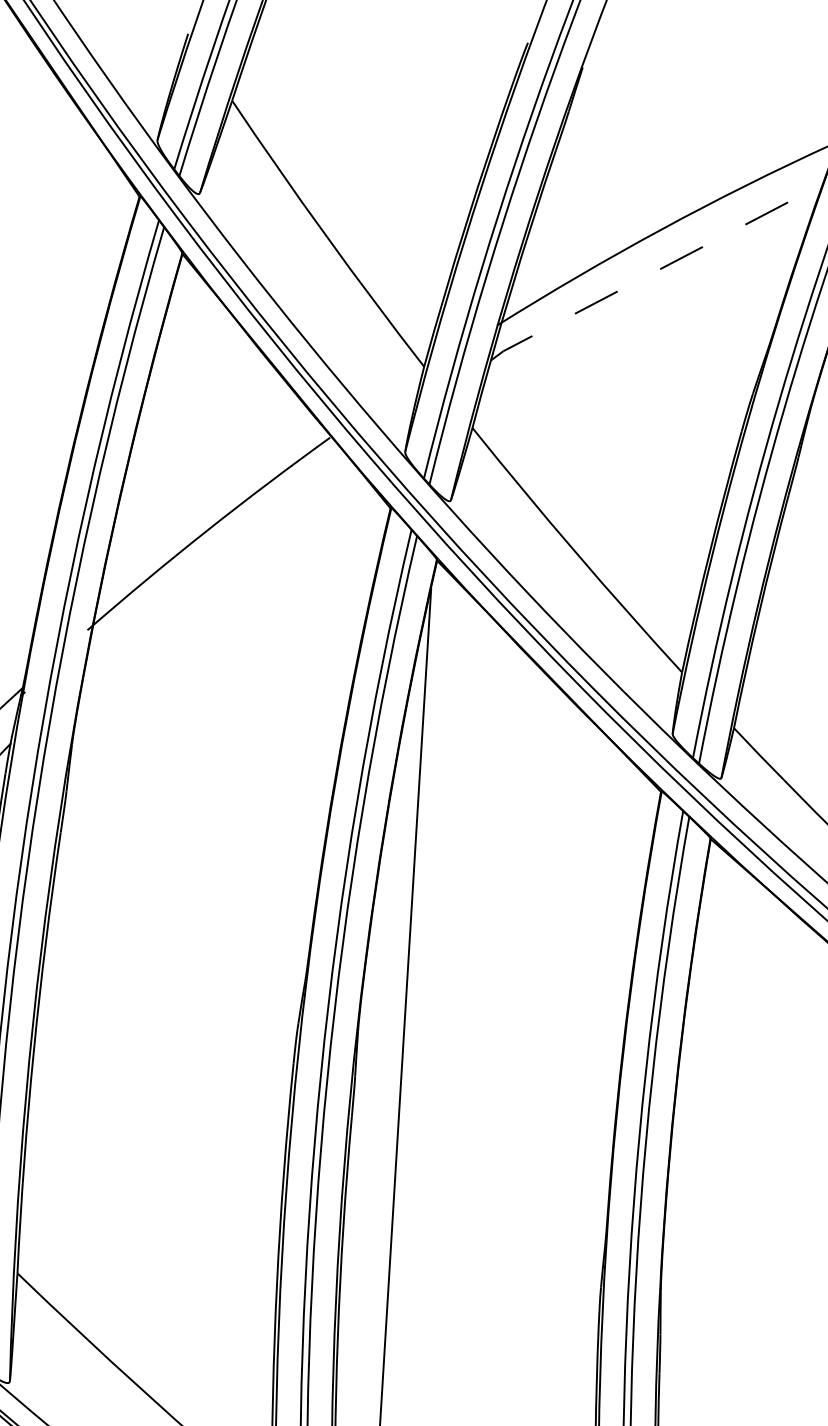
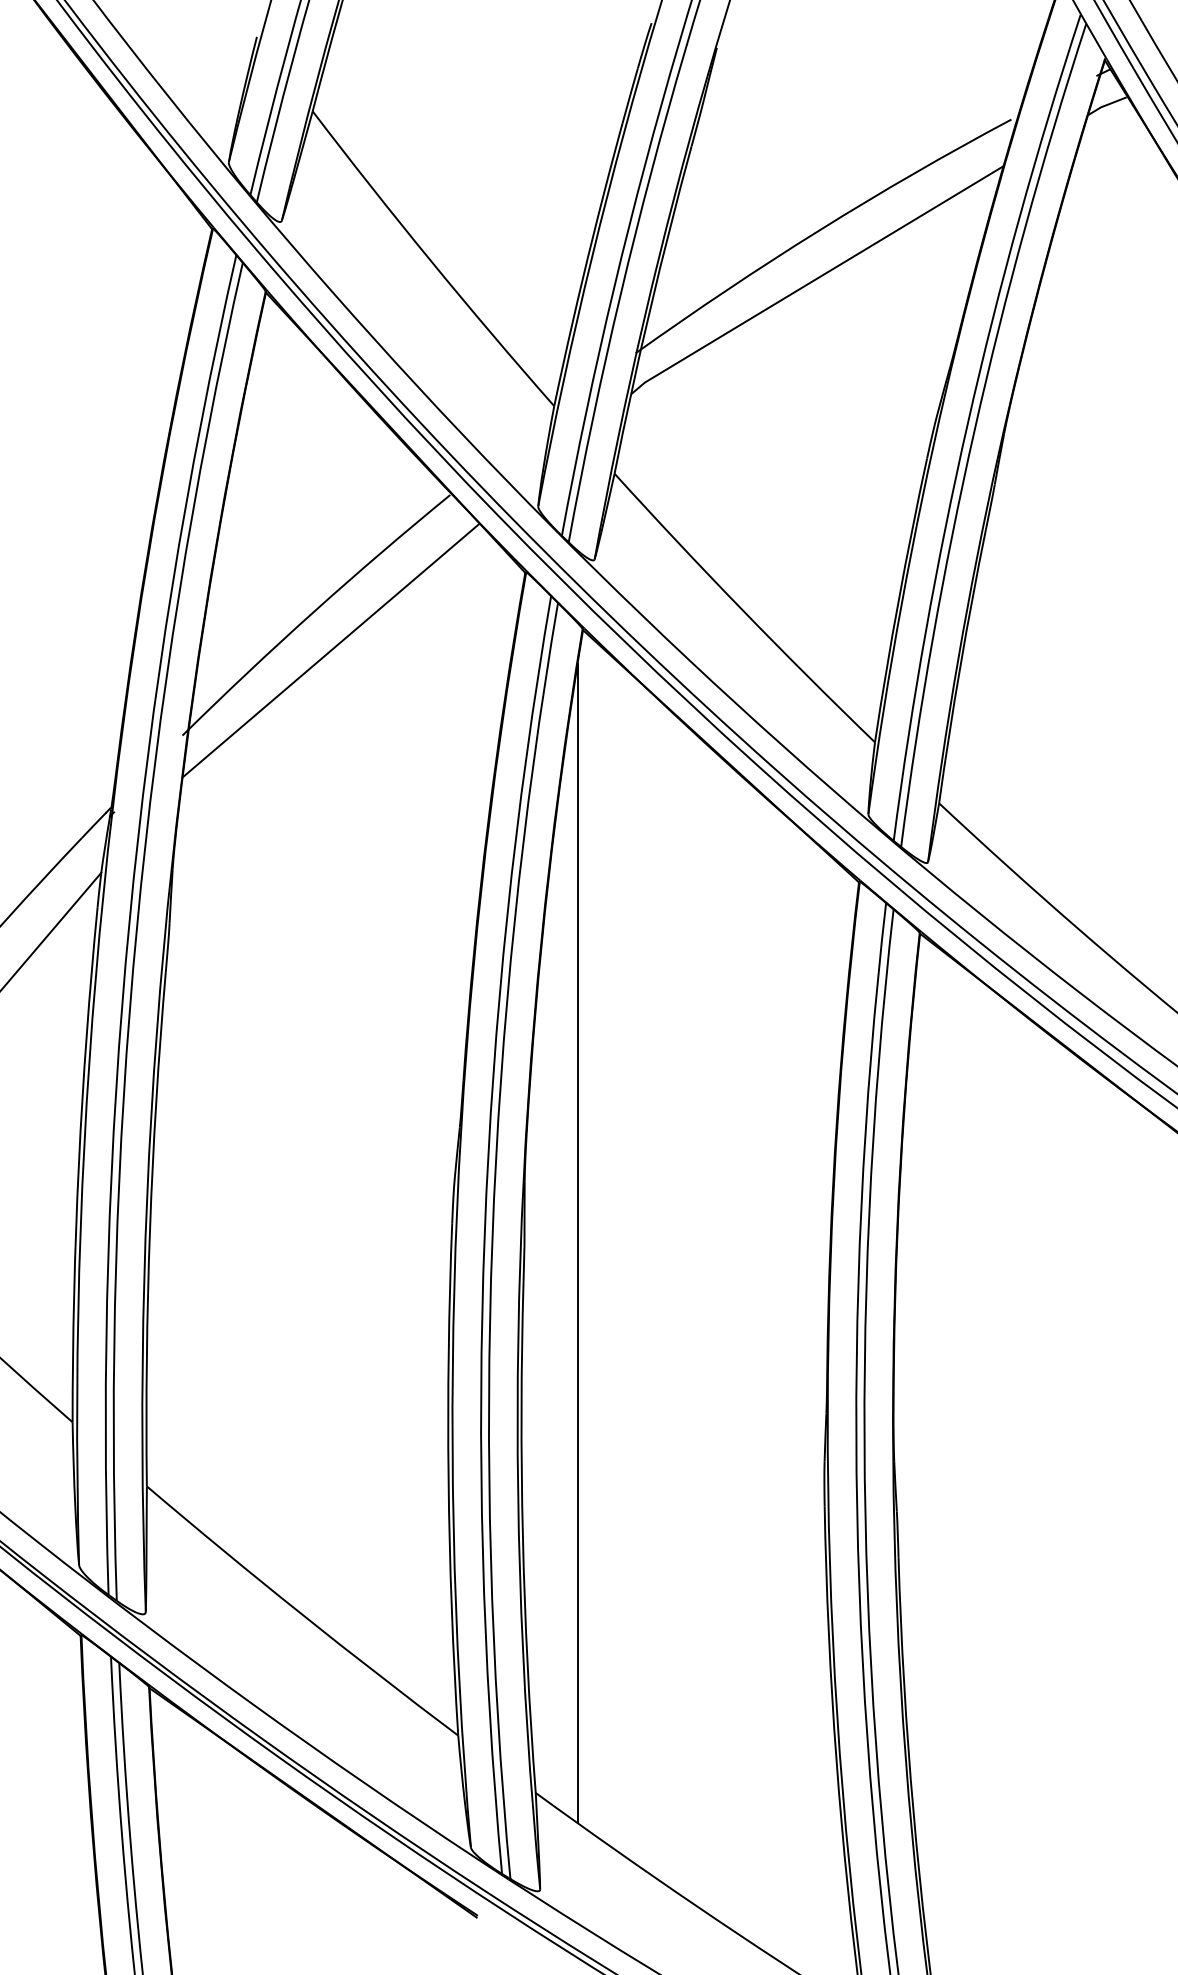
line: (656, 270) -> (816, 278), dashed -> solid
line: (219, 564) -> (330, 650), added

